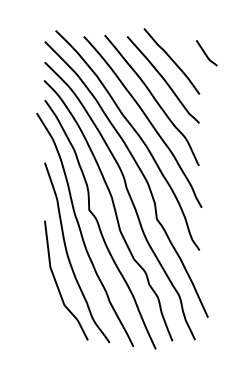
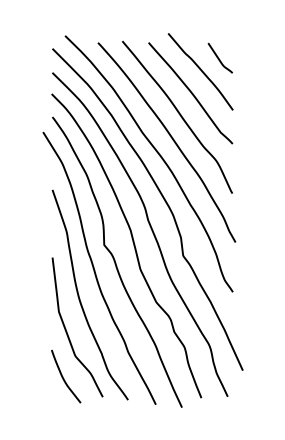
curve: (205, 52) -> (218, 57), moved
curve: (55, 324) -> (64, 378), added

